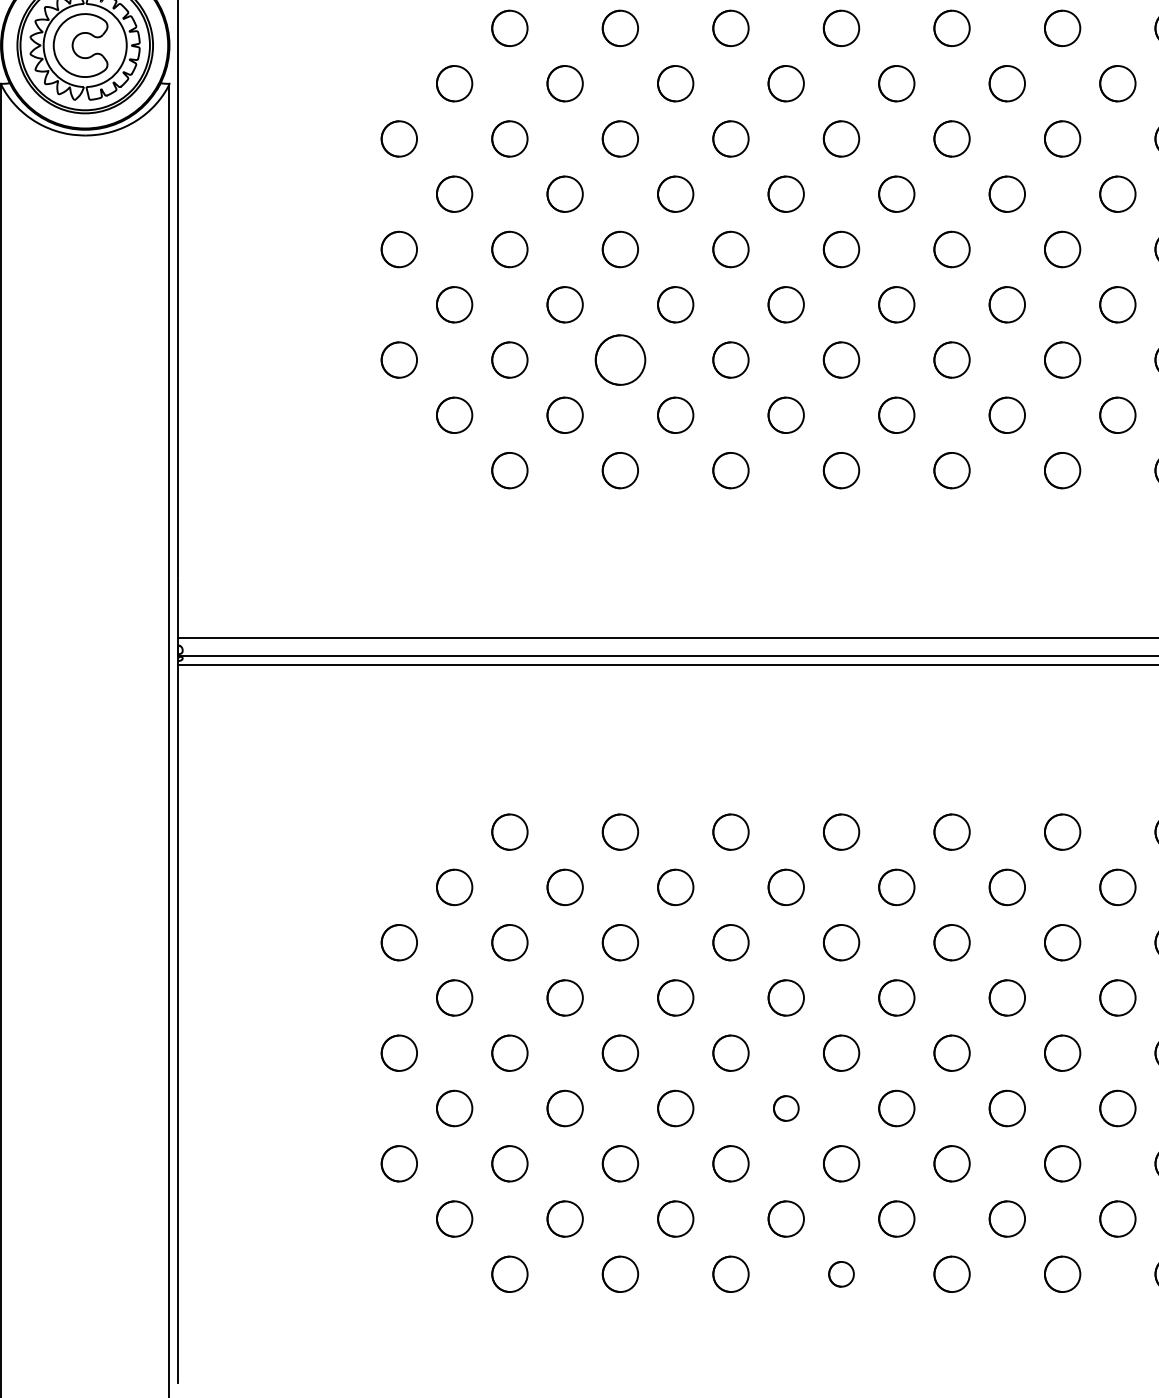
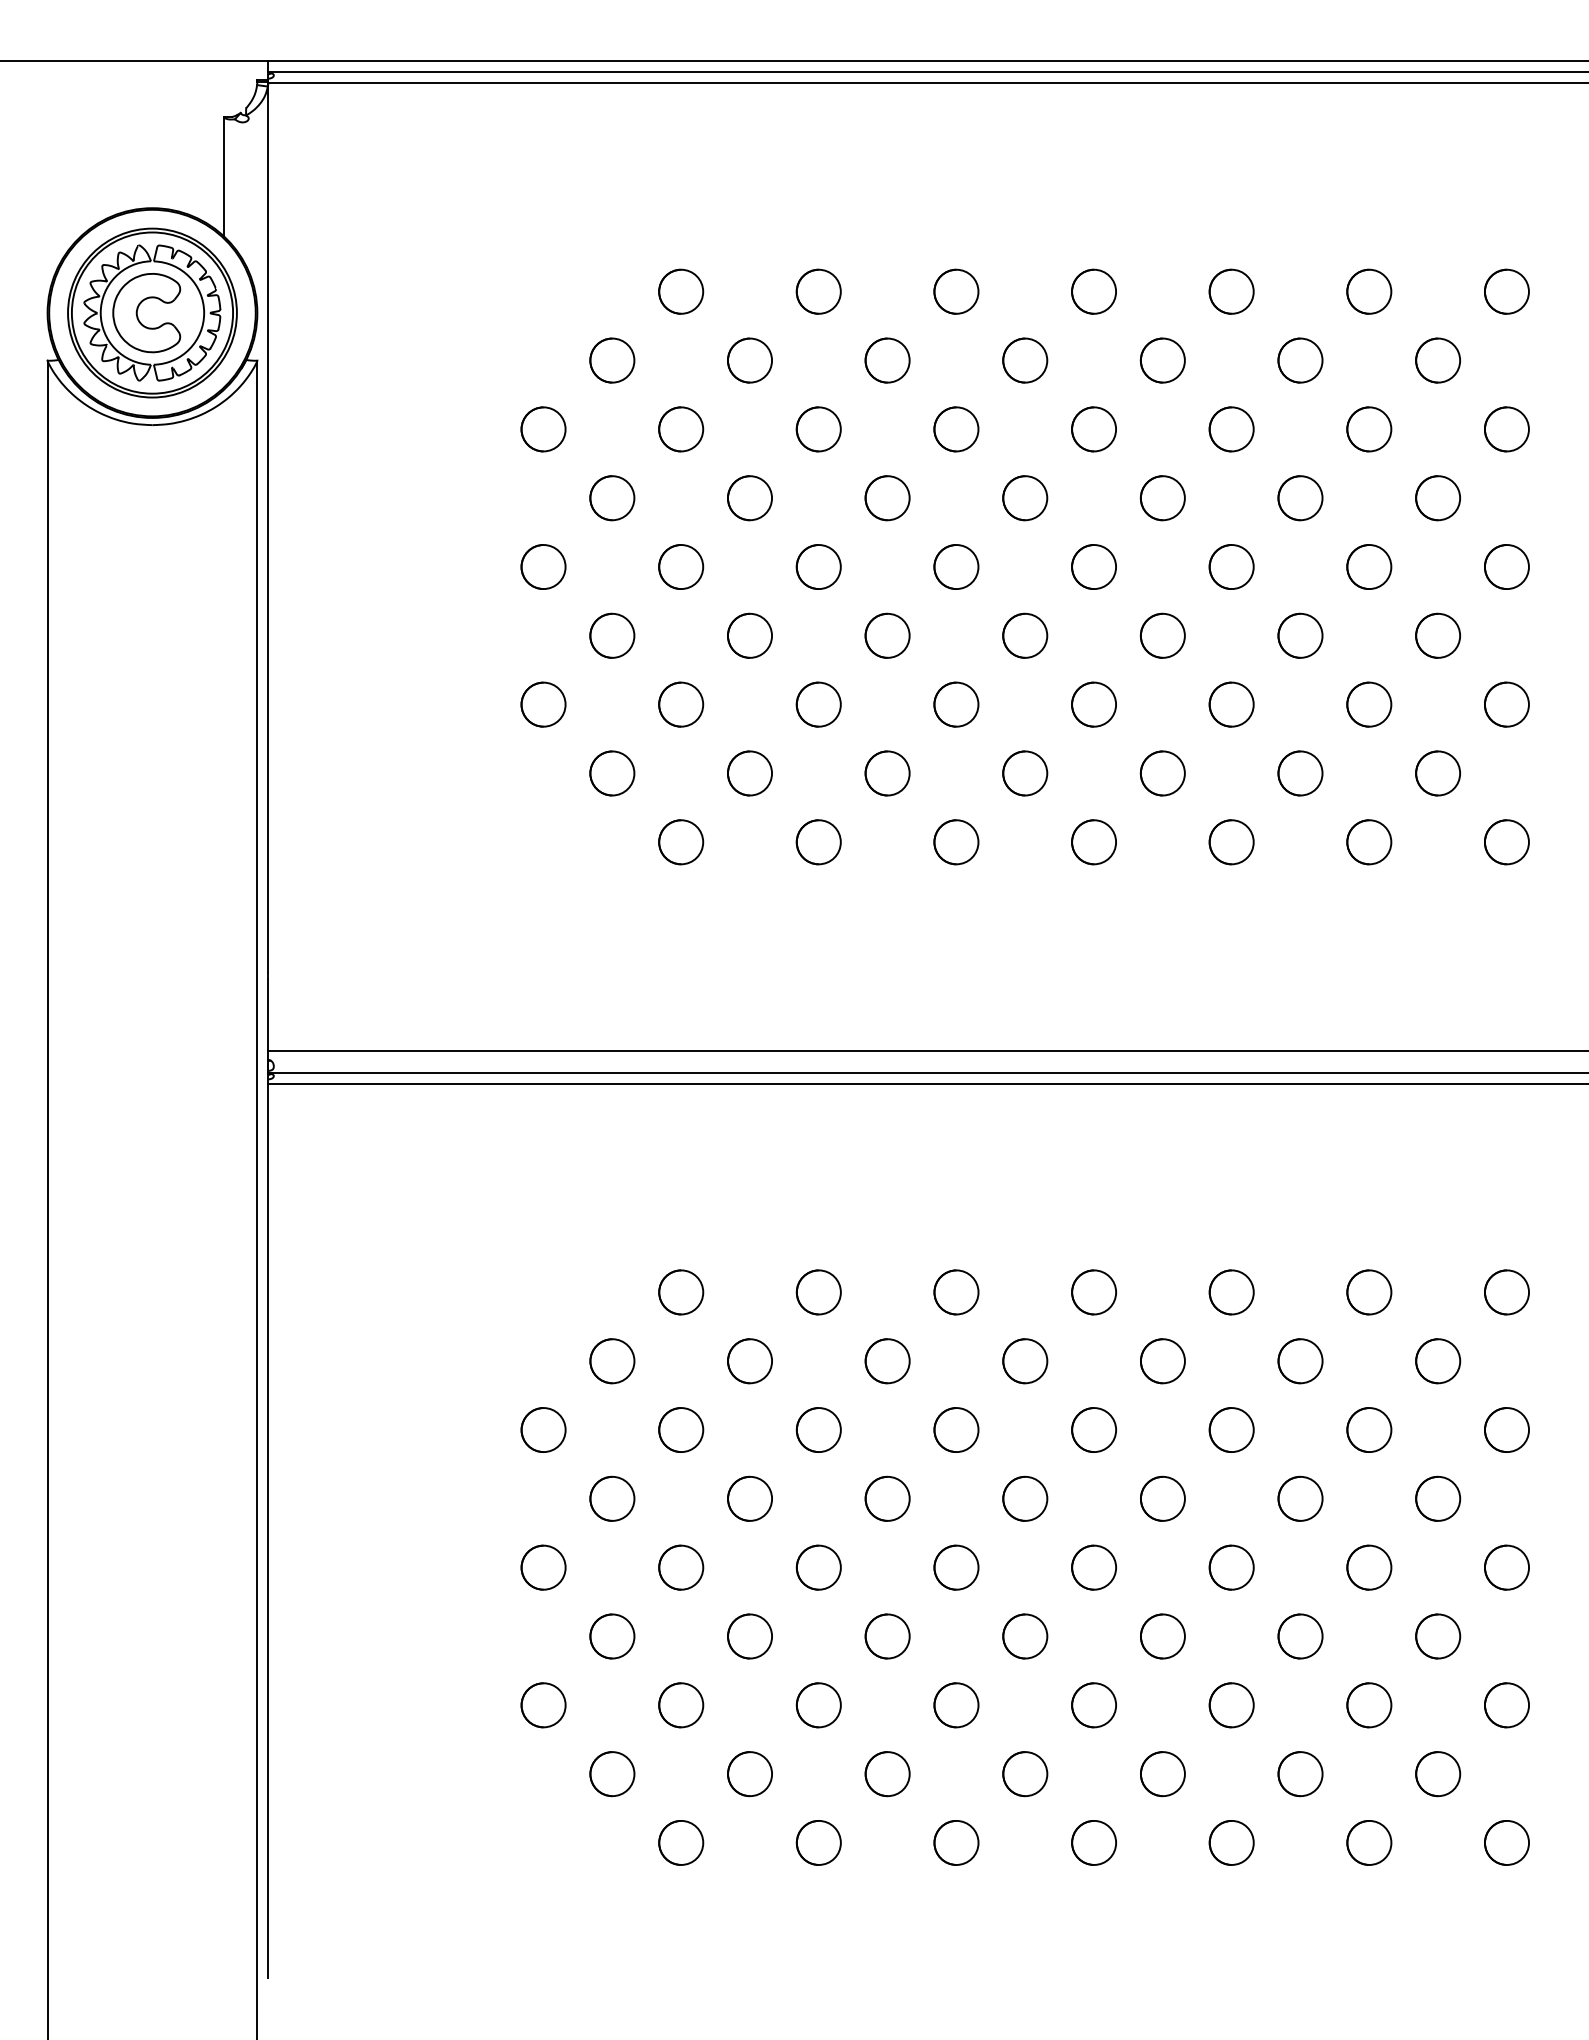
circle: (620, 359) -> (818, 704), size x0.71
circle: (786, 1108) -> (1025, 1636), size x1.43
circle: (841, 1273) -> (1093, 1842), size x1.43

